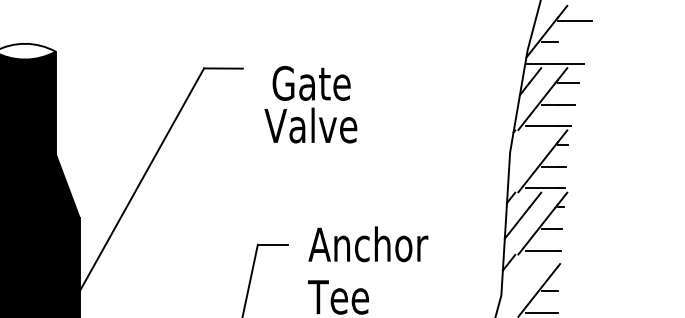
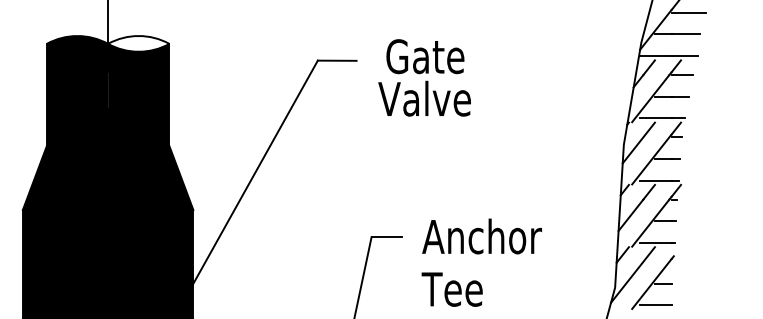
line: (571, 42) -> (685, 34), added
text: (310, 104) -> (424, 77), moved
line: (524, 150) -> (638, 142), added
line: (518, 282) -> (632, 274), added

